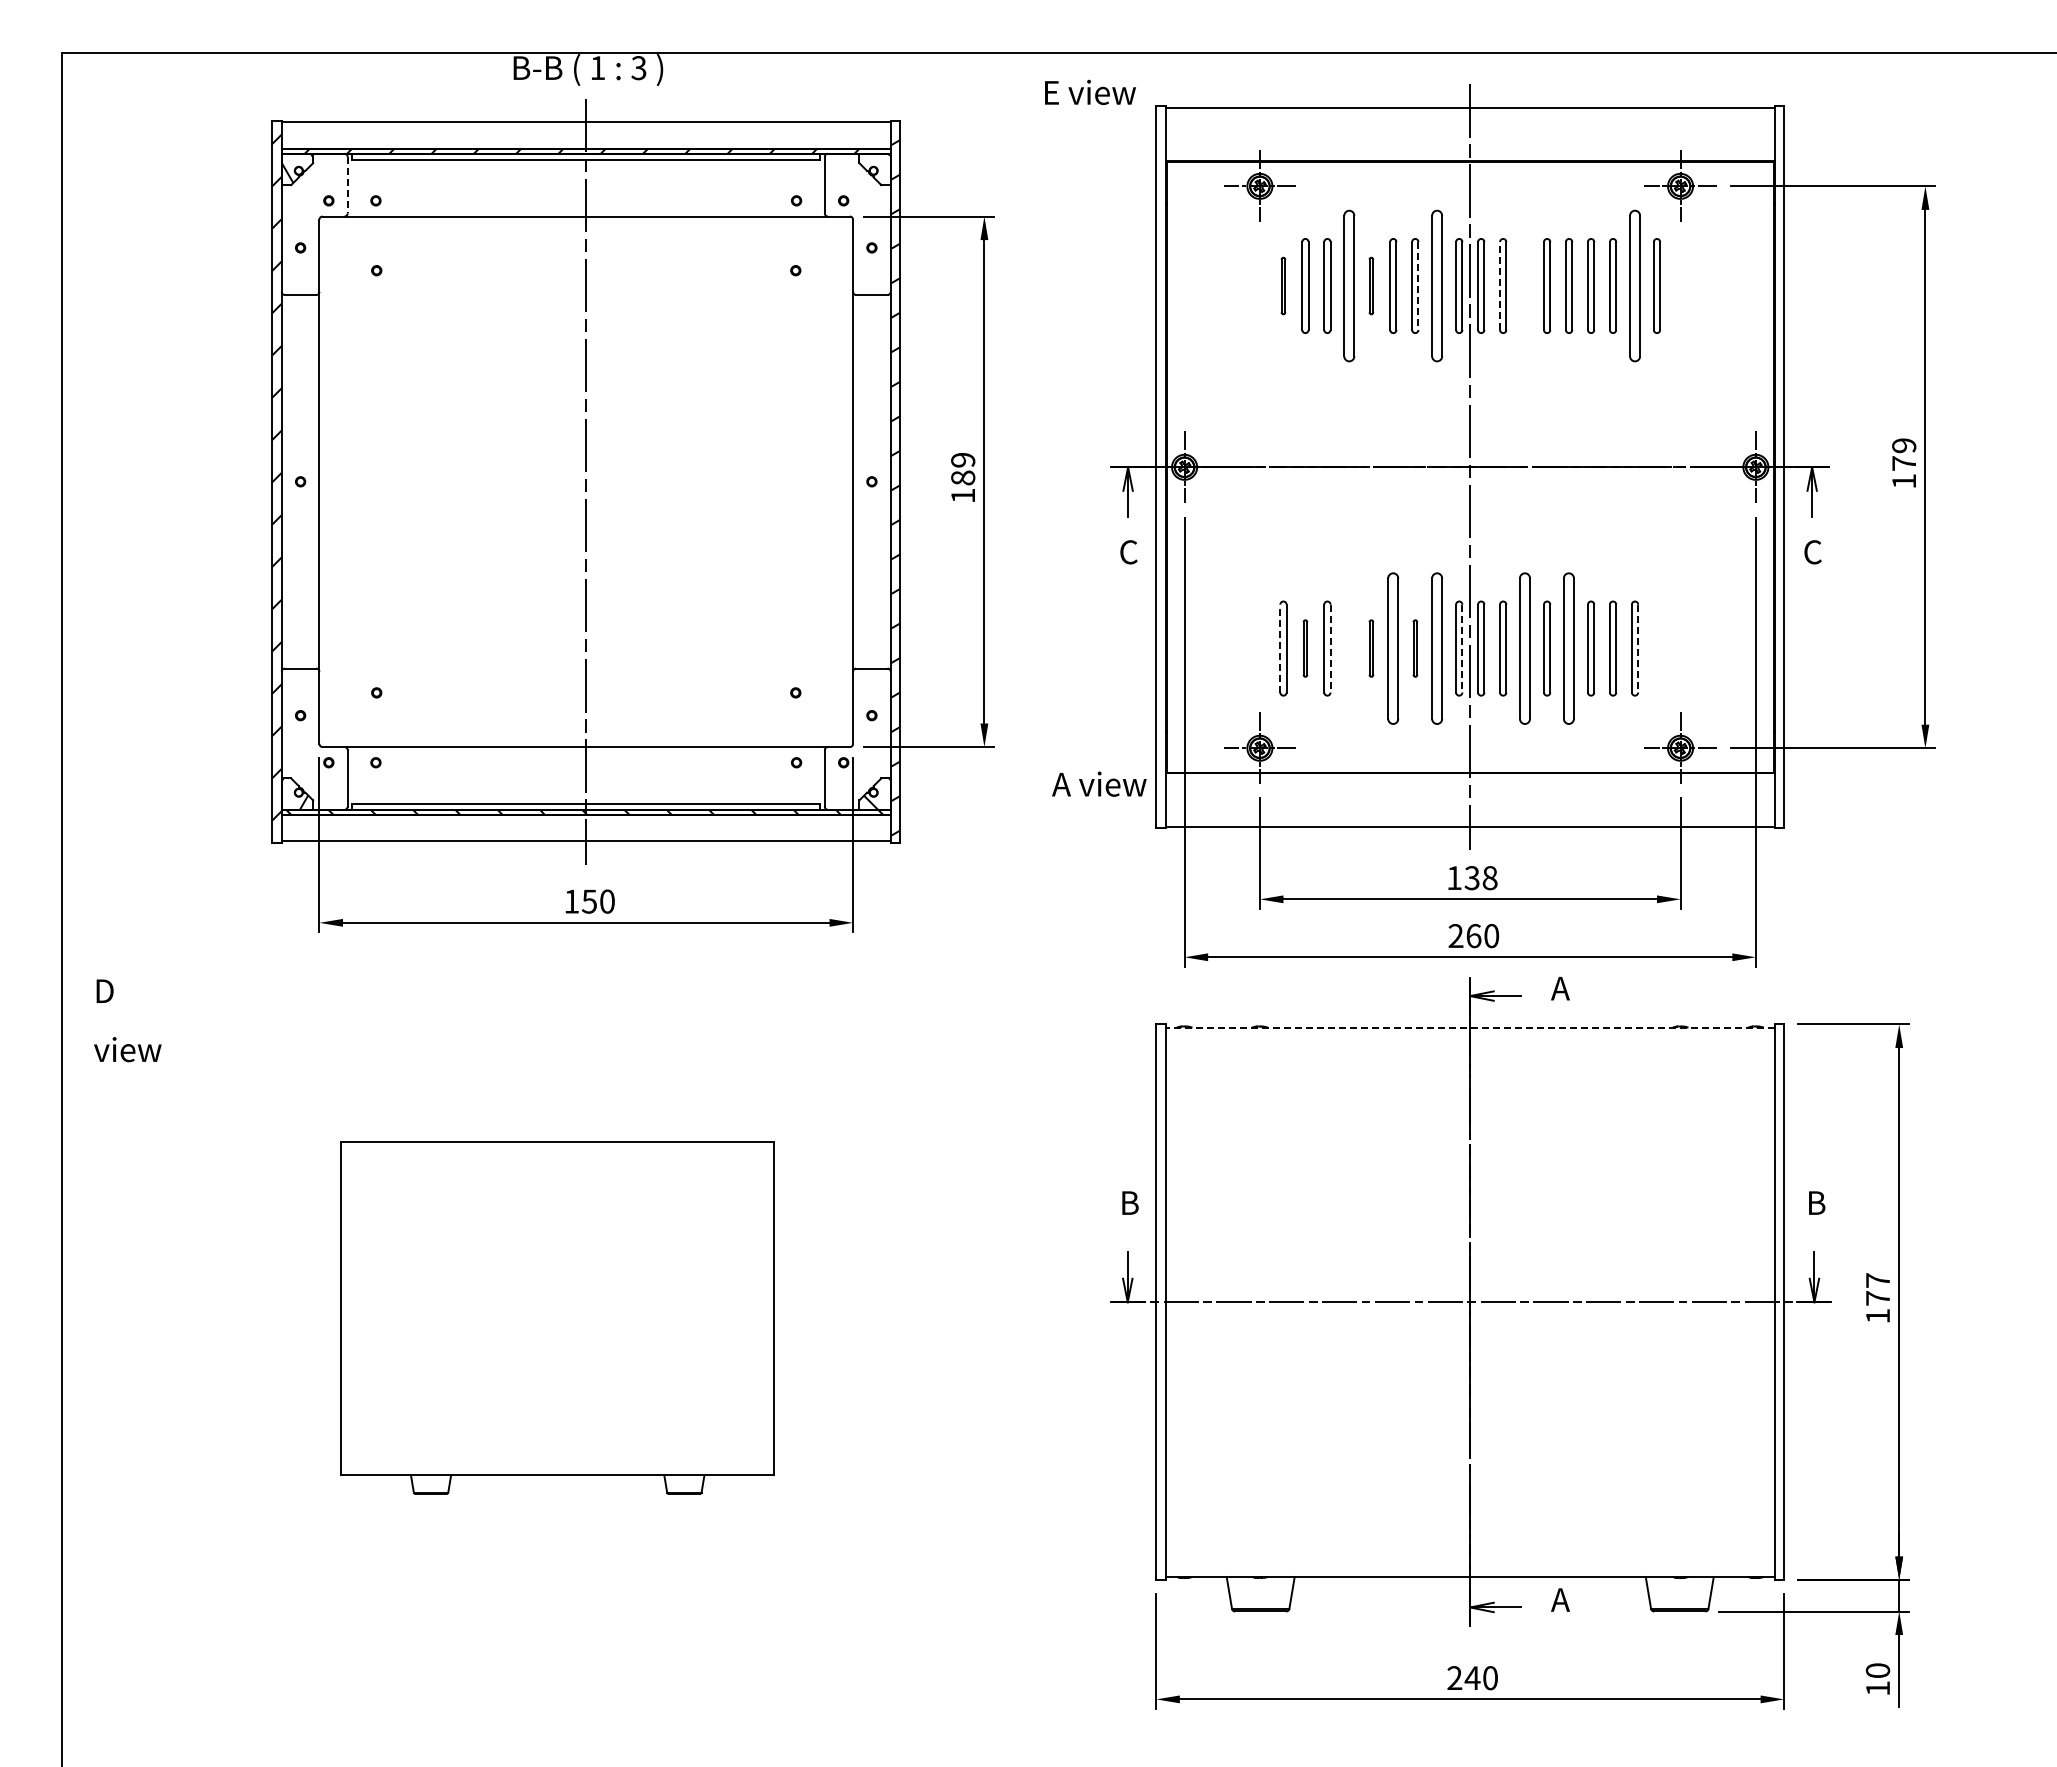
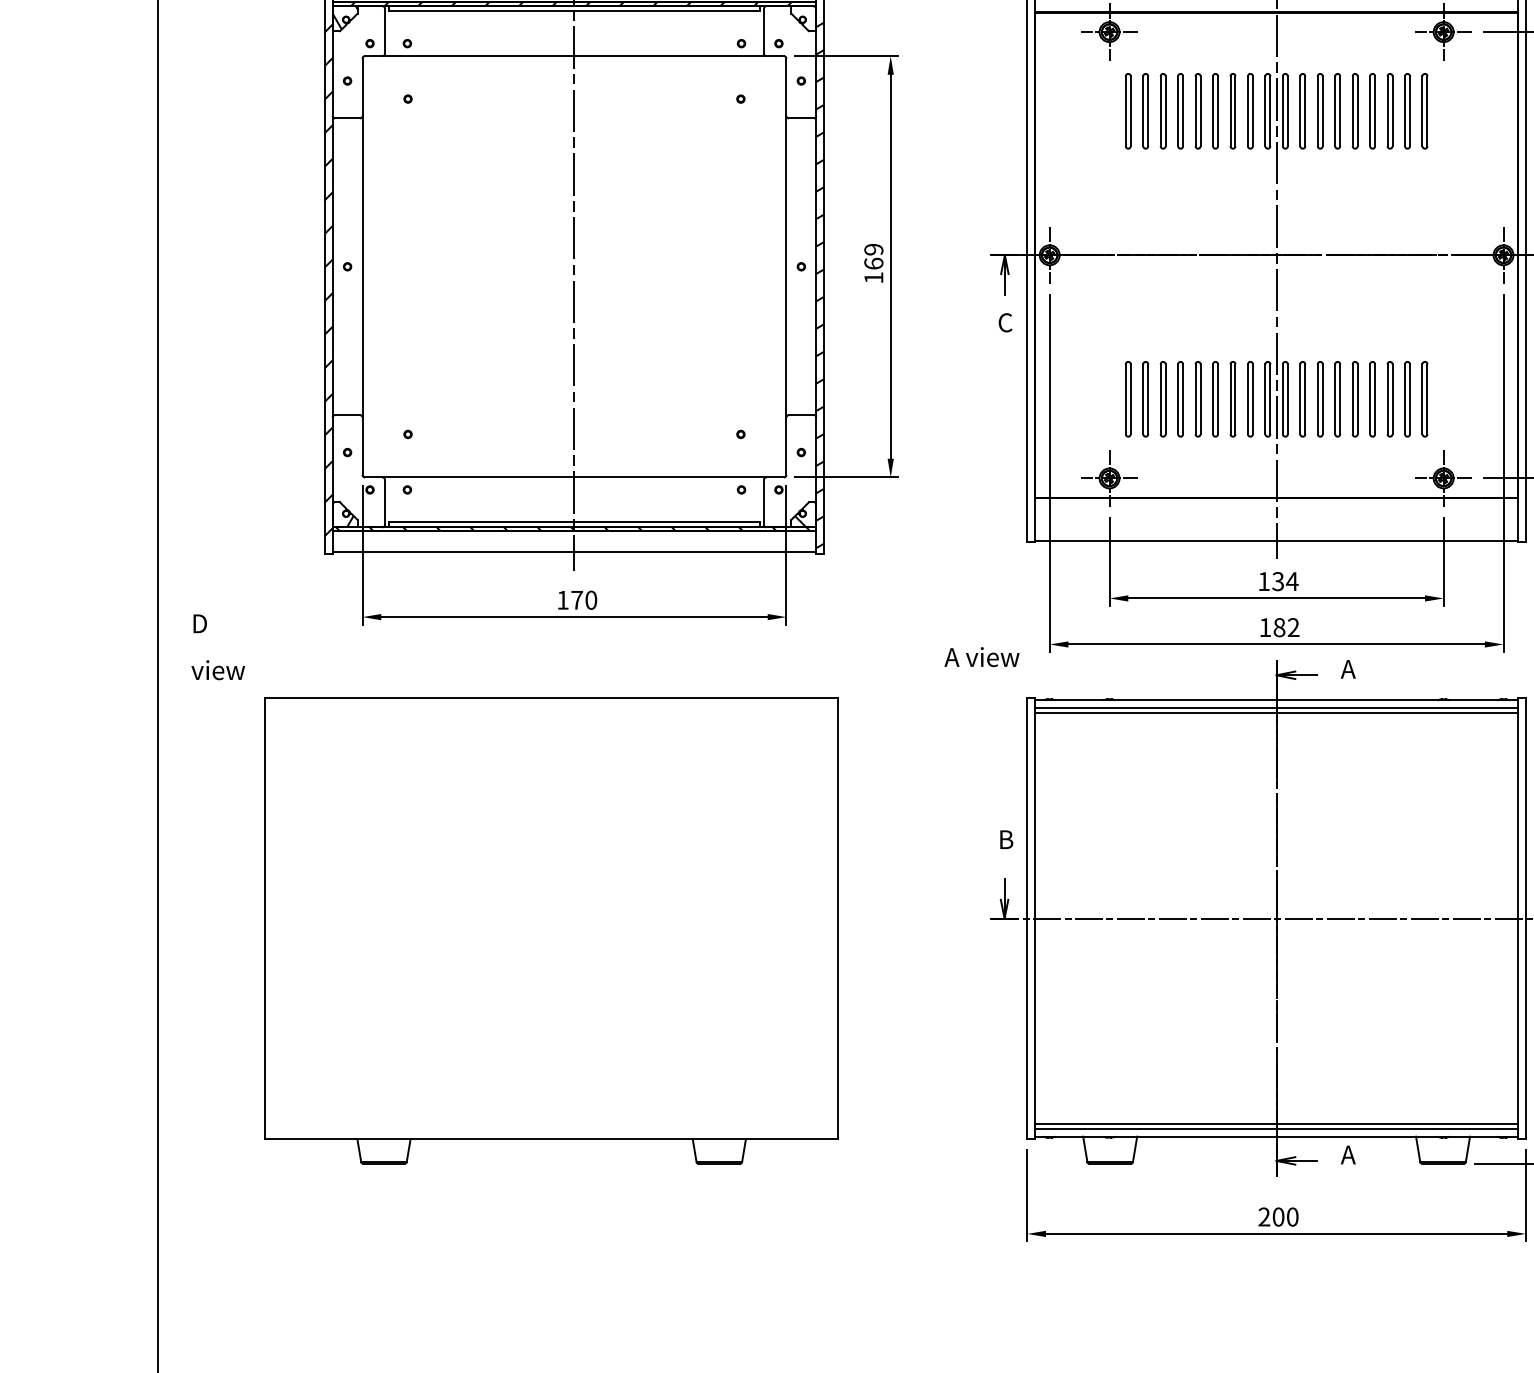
line: (347, 185) -> (384, 31), dashed -> solid
part: (1283, 285) -> (1128, 110), size x1.67
part: (1349, 285) -> (1180, 110), size x0.62
part: (1371, 285) -> (1198, 110), size x1.67
part: (1437, 285) -> (1250, 110), size x0.62
part: (1525, 285) -> (1320, 110), added
part: (1634, 285) -> (1407, 110), size x0.62
line: (1418, 286) -> (1235, 111), dashed -> solid
line: (1500, 286) -> (1300, 111), dashed -> solid
text: (963, 477) -> (874, 263), 189 -> 169
line: (1280, 648) -> (1125, 399), dashed -> solid
part: (1305, 648) -> (1145, 399), size x1.67
line: (1330, 648) -> (1165, 399), dashed -> solid
part: (1349, 648) -> (1180, 399), added
part: (1371, 648) -> (1198, 399), size x1.67
part: (1393, 648) -> (1215, 399), size x0.62
part: (1415, 648) -> (1233, 399), size x1.67
part: (1437, 648) -> (1250, 399), size x0.62
line: (1462, 648) -> (1270, 399), dashed -> solid
part: (1525, 648) -> (1320, 399), size x0.62
part: (1569, 648) -> (1355, 399), size x0.62
line: (1638, 648) -> (1410, 399), dashed -> solid
part: (1656, 648) -> (1424, 399), added
text: (1099, 783) -> (982, 656), moved
text: (1490, 878) -> (1292, 581), 138 -> 134
text: (589, 901) -> (577, 600), 150 -> 170
text: (1473, 936) -> (1279, 627), 260 -> 182
text: (127, 1020) -> (218, 647), moved
line: (1469, 1027) -> (1276, 700), dashed -> solid
line: (1469, 1037) -> (1276, 708), added
line: (1469, 1043) -> (1276, 712), added
part: (557, 1317) -> (551, 930), size x1.67
line: (1469, 1561) -> (1276, 1124), added
line: (1469, 1567) -> (1276, 1129), added
text: (1472, 1678) -> (1278, 1217), 240 -> 200

